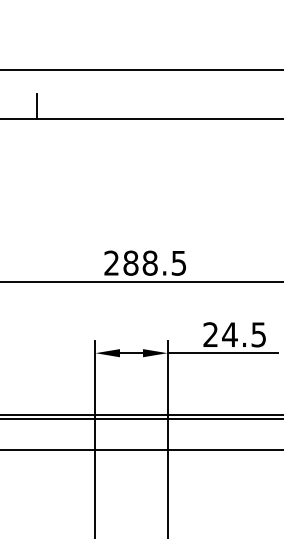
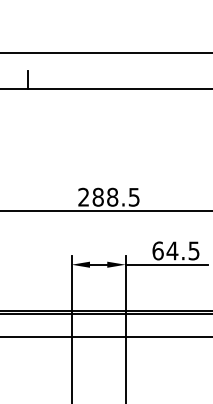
text: (210, 334) -> (157, 250), 24.5 -> 64.5

